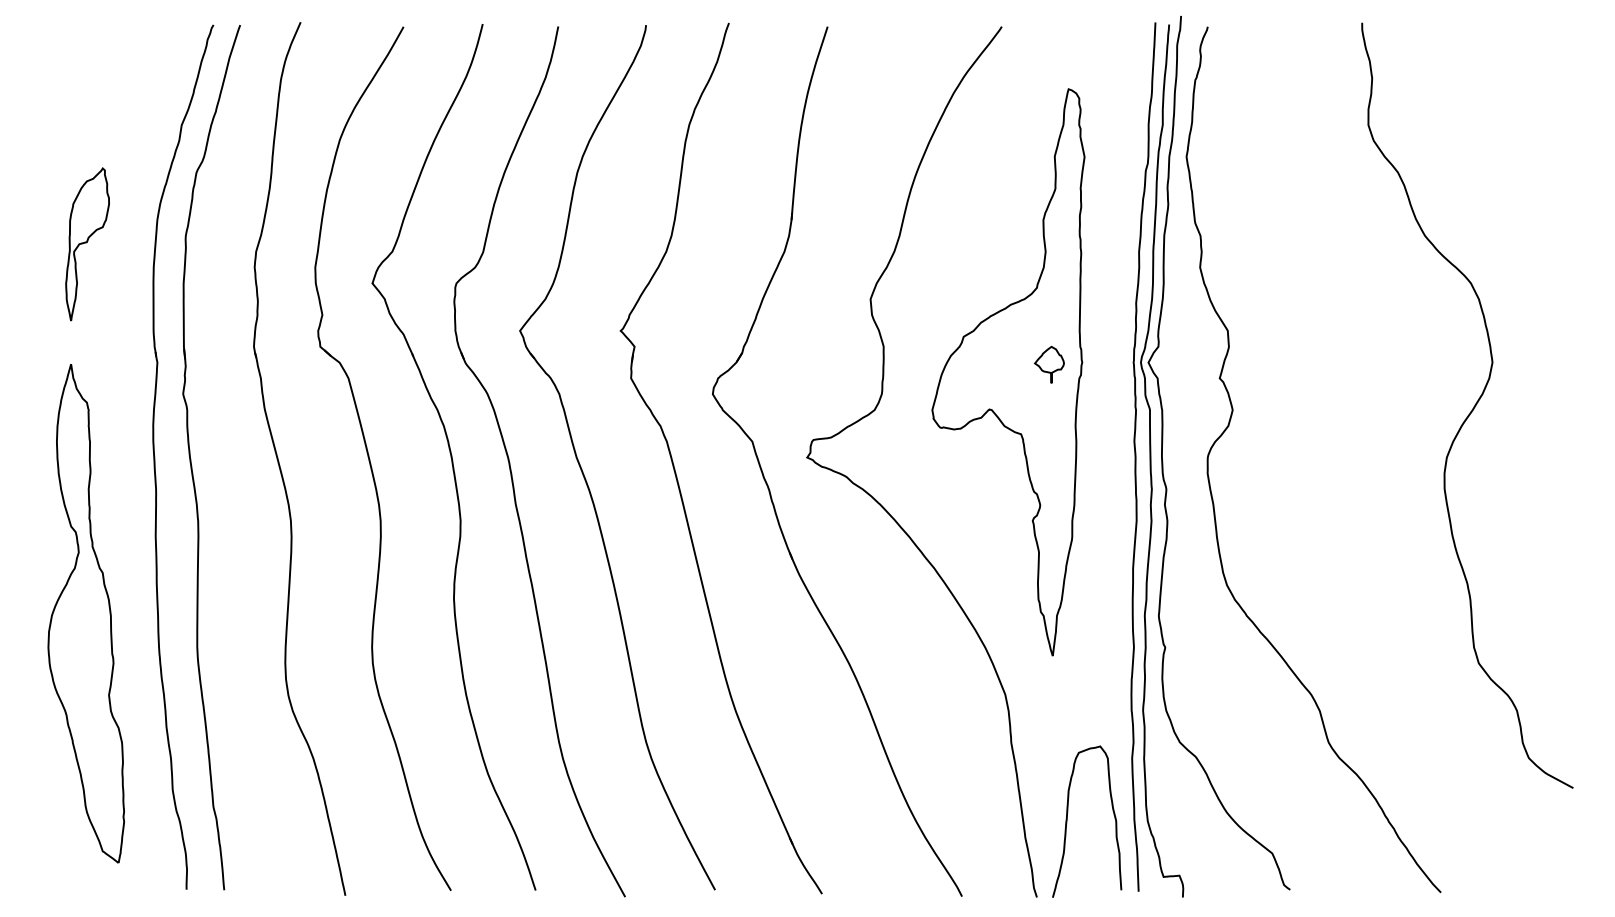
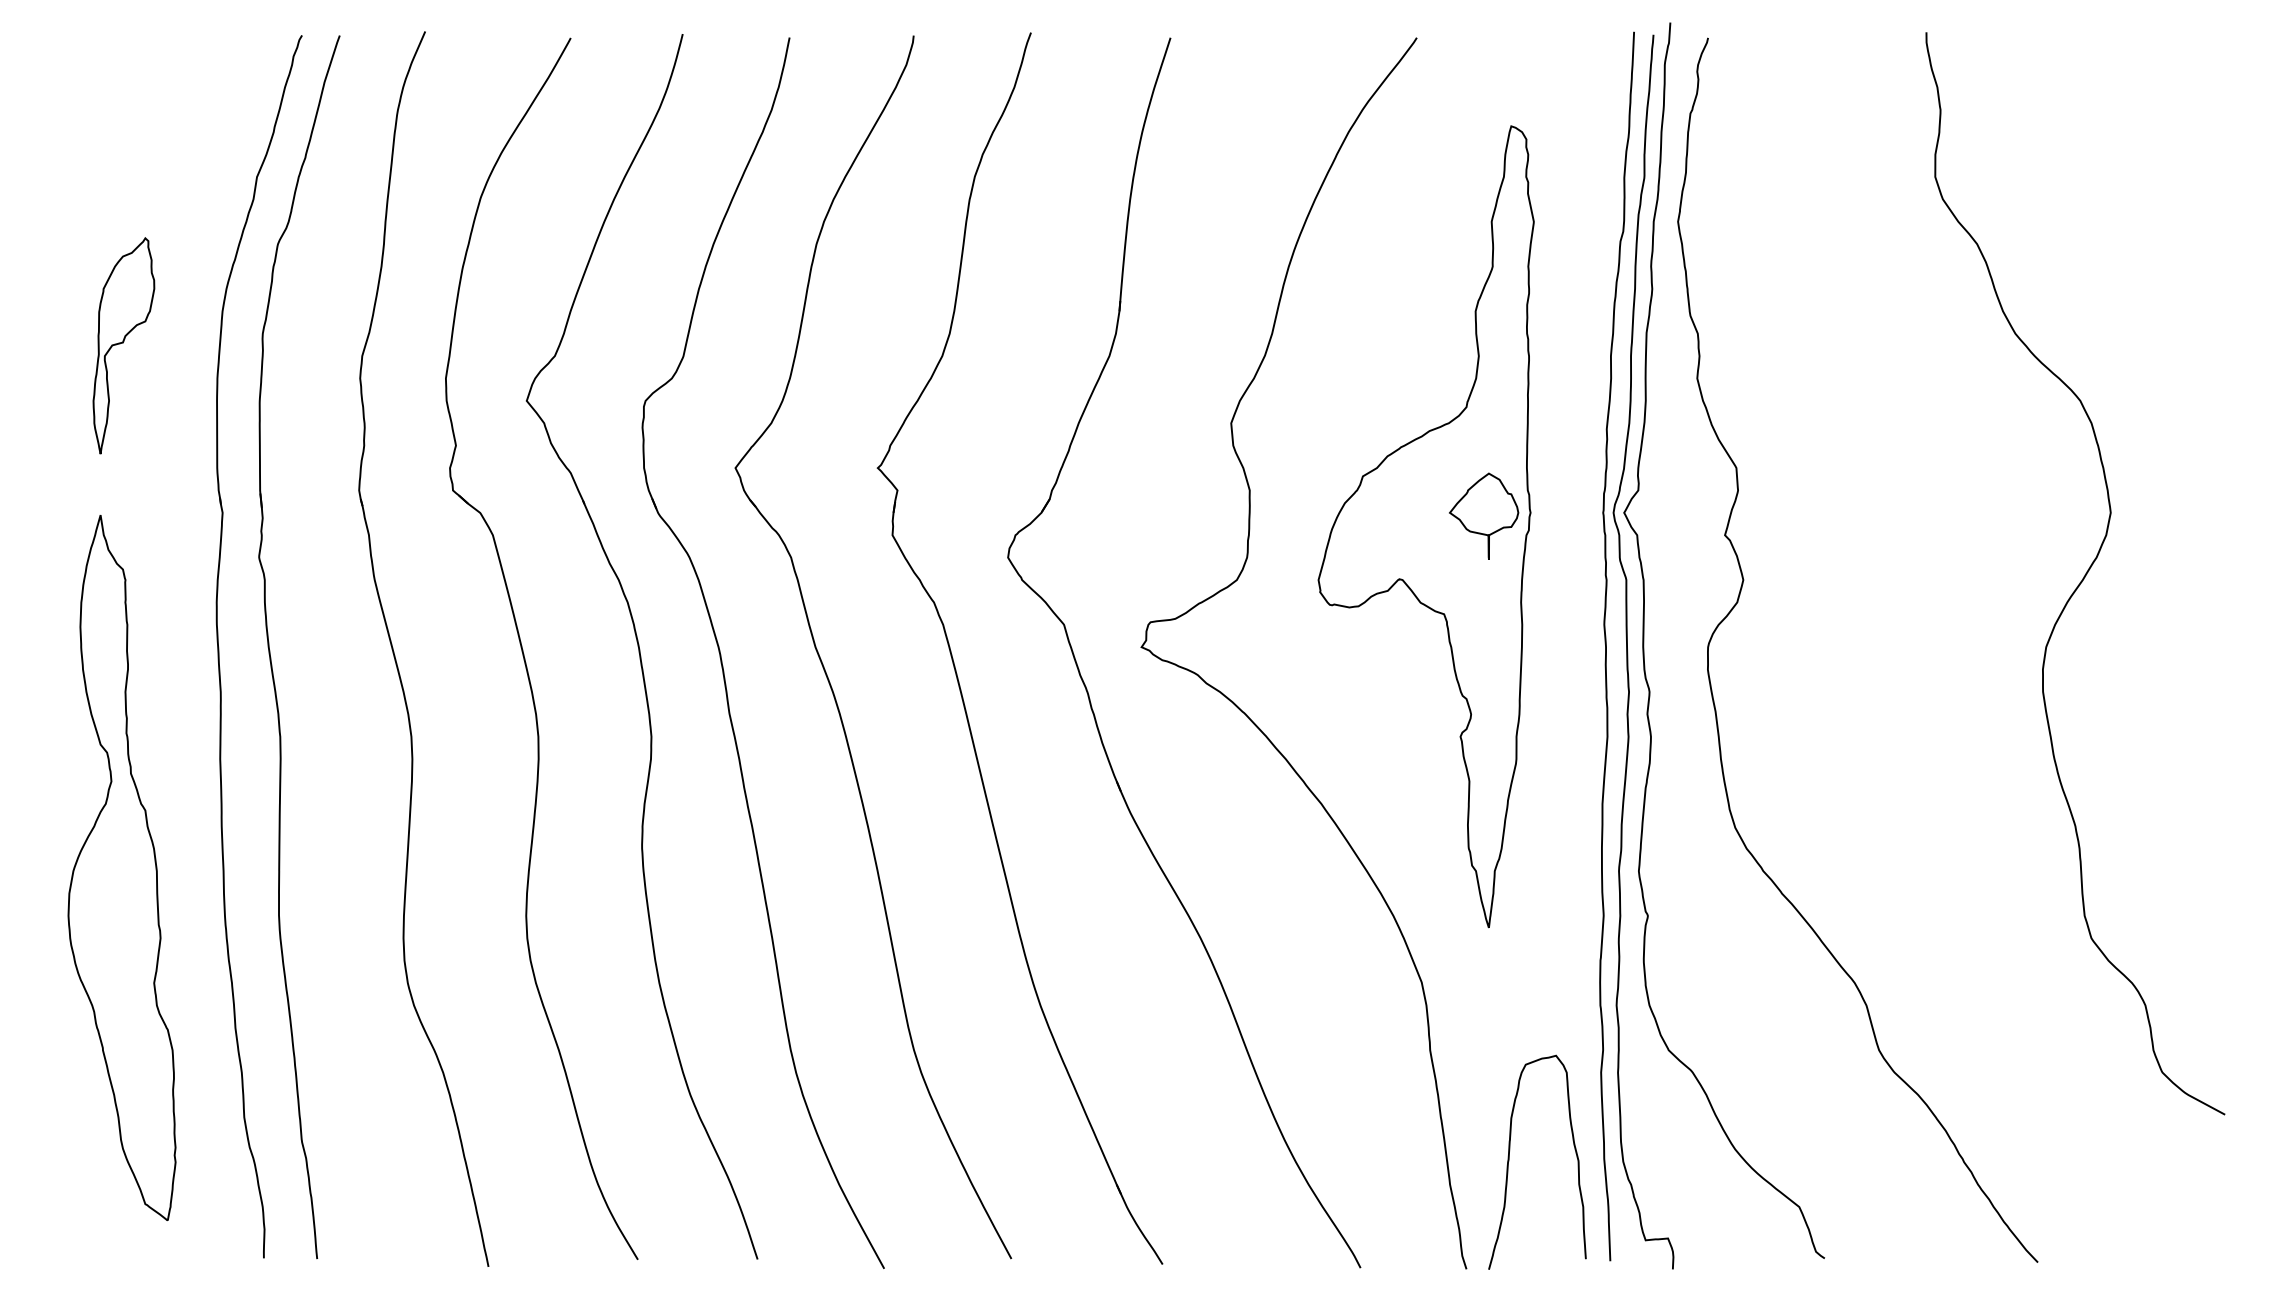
part: (1049, 364) -> (1484, 515), size x1.67

